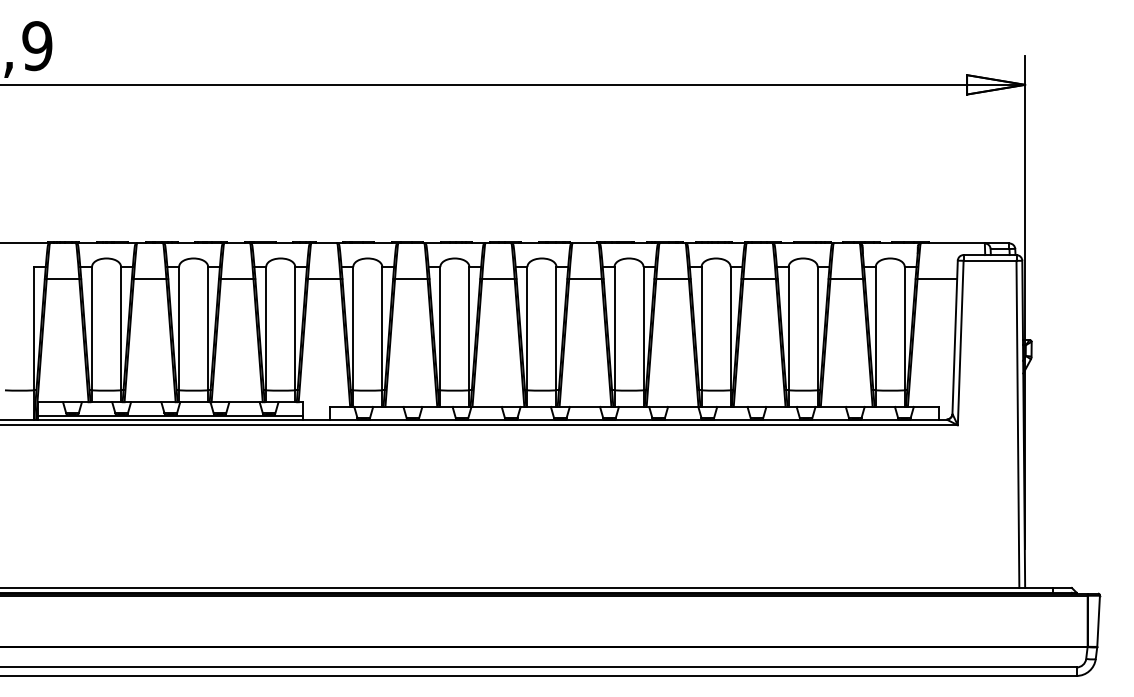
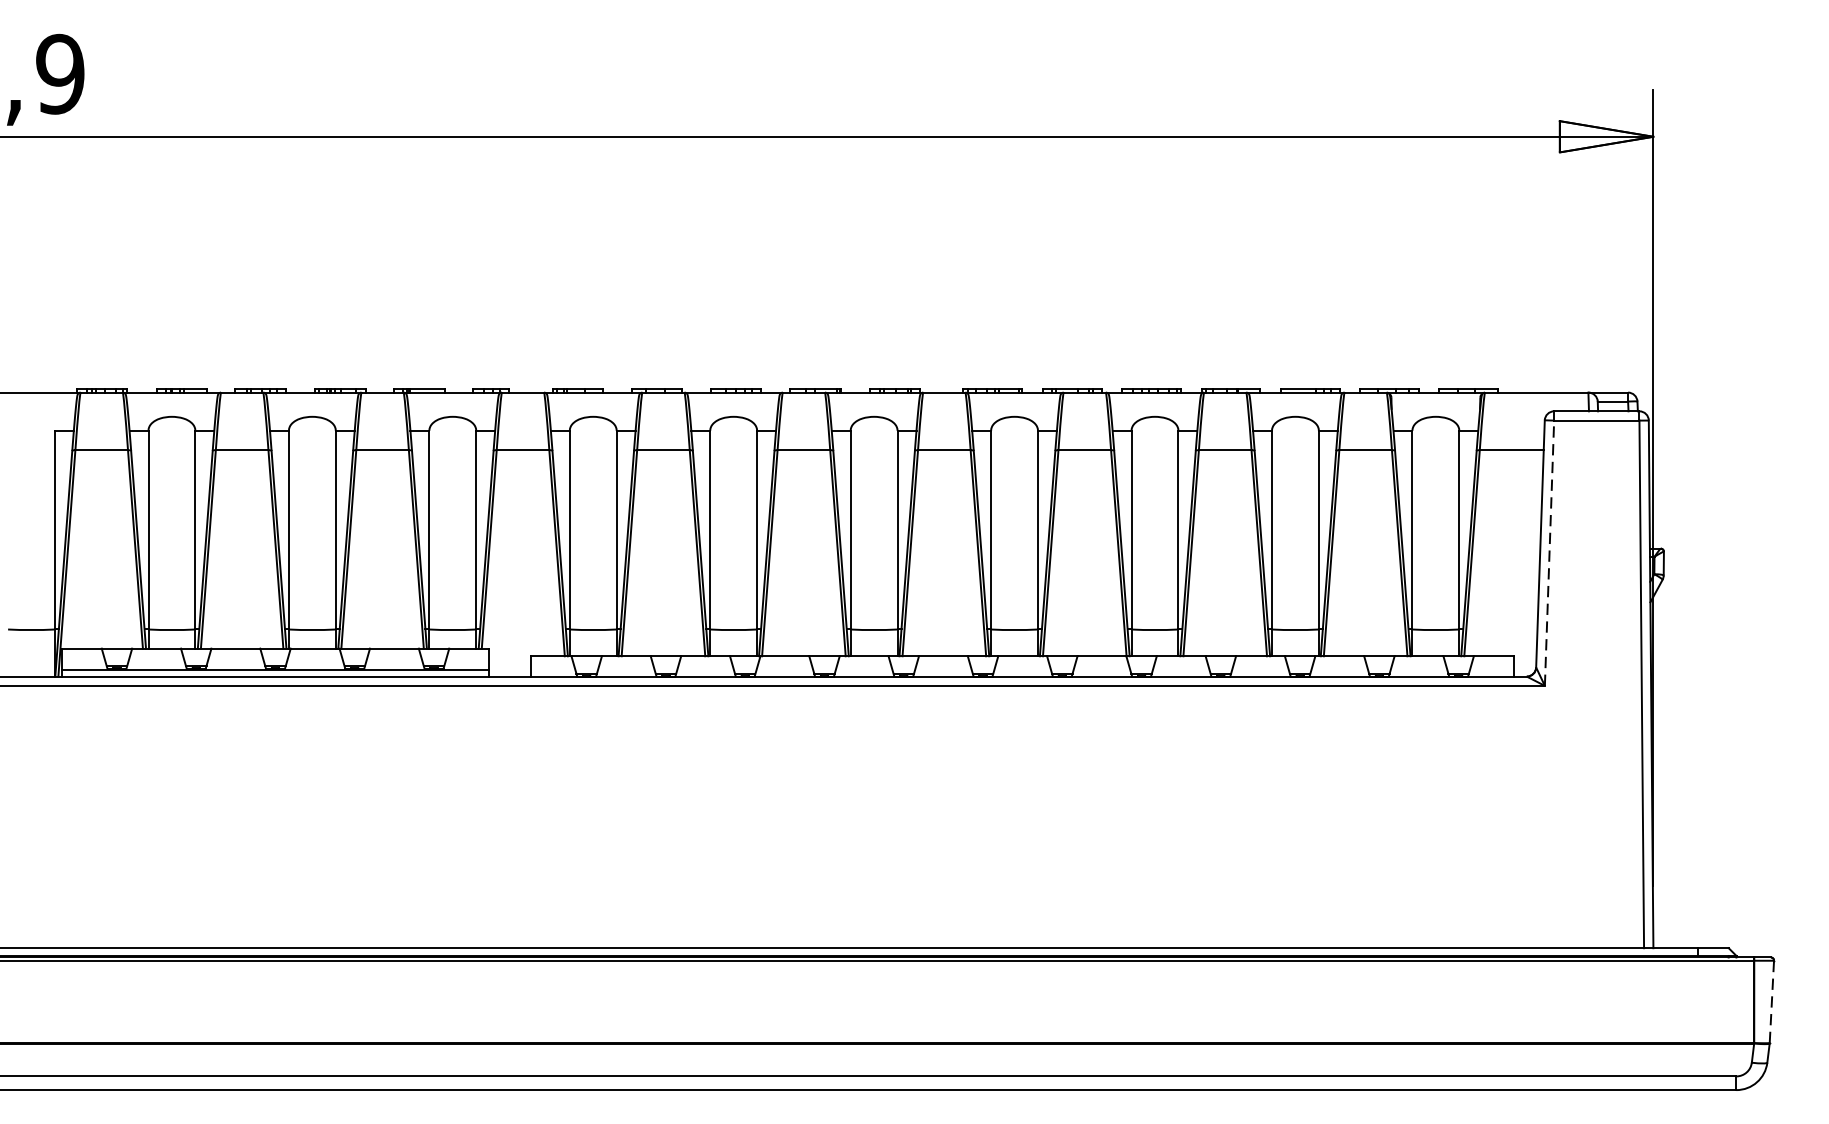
line: (960, 342) -> (1549, 552), solid -> dashed
line: (1098, 621) -> (1771, 1002), solid -> dashed

